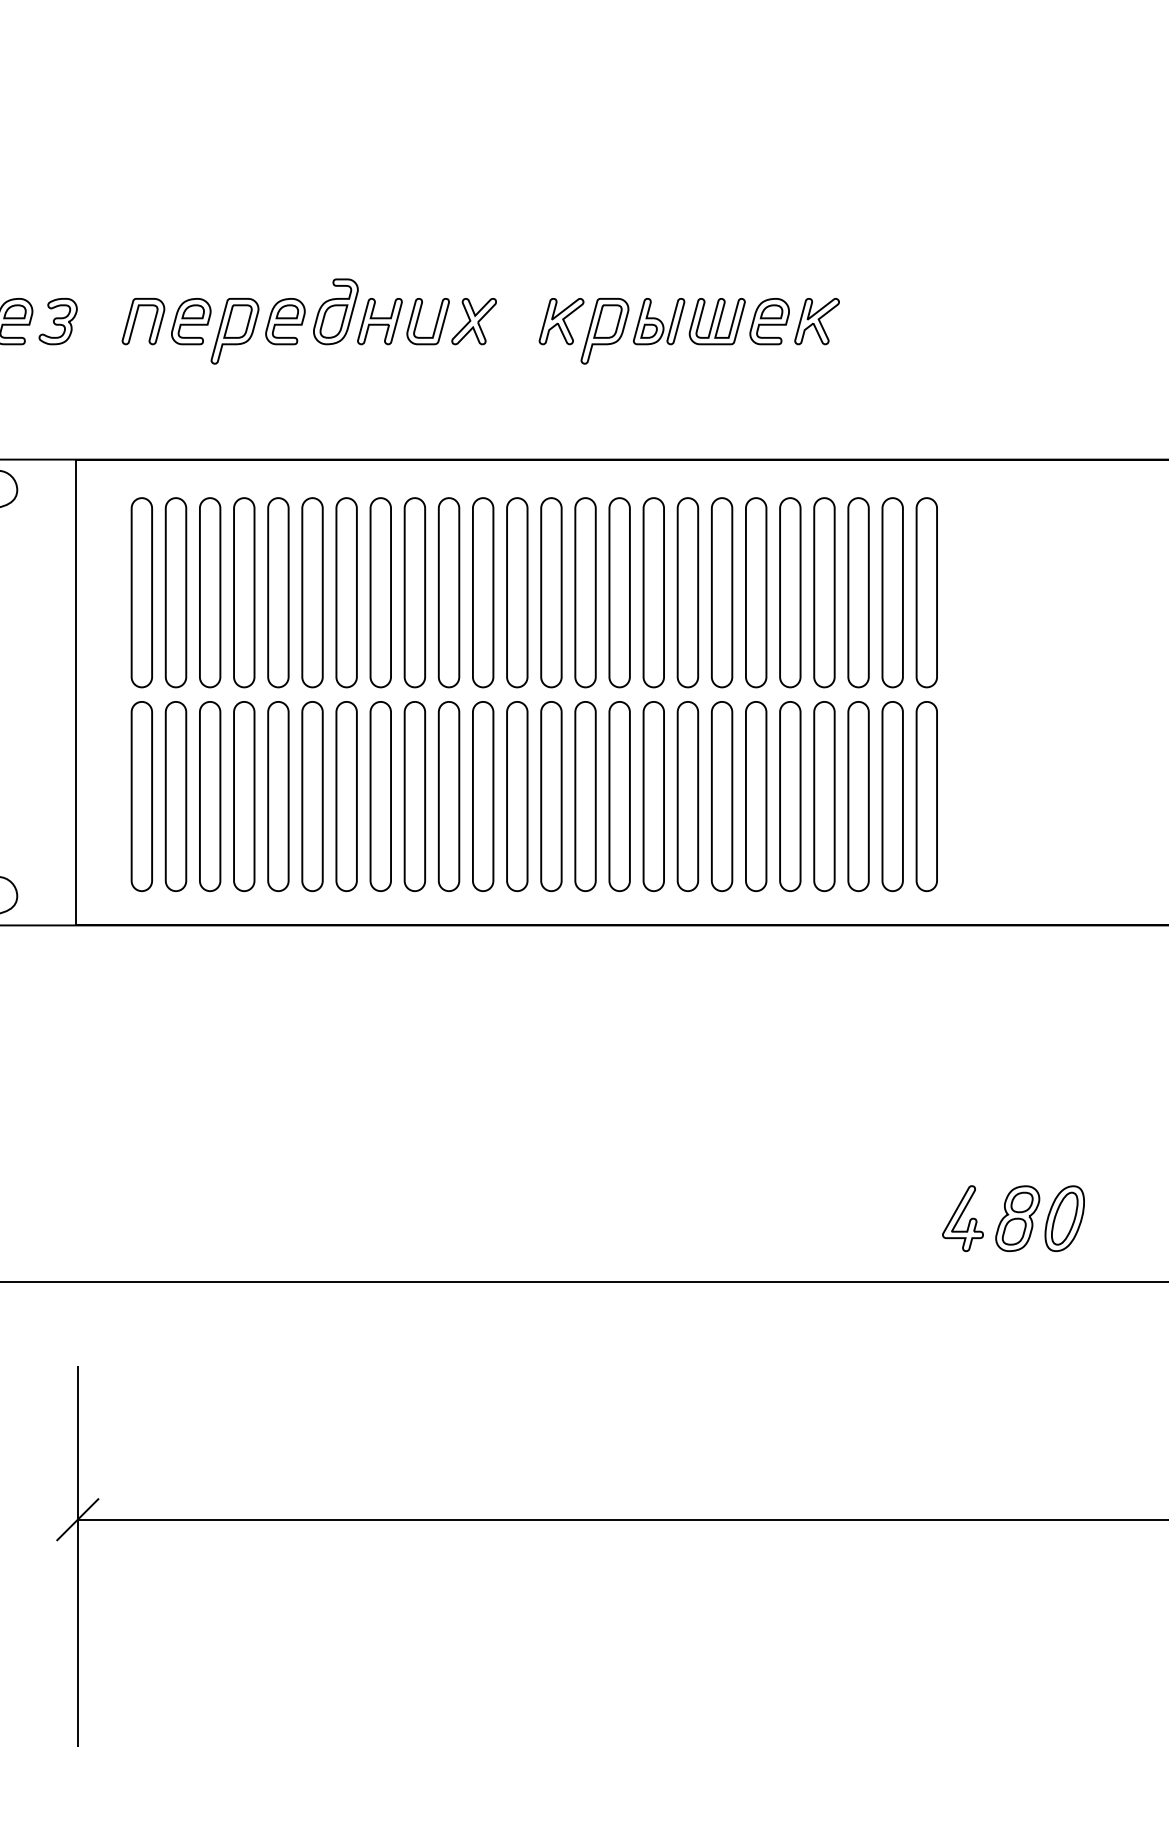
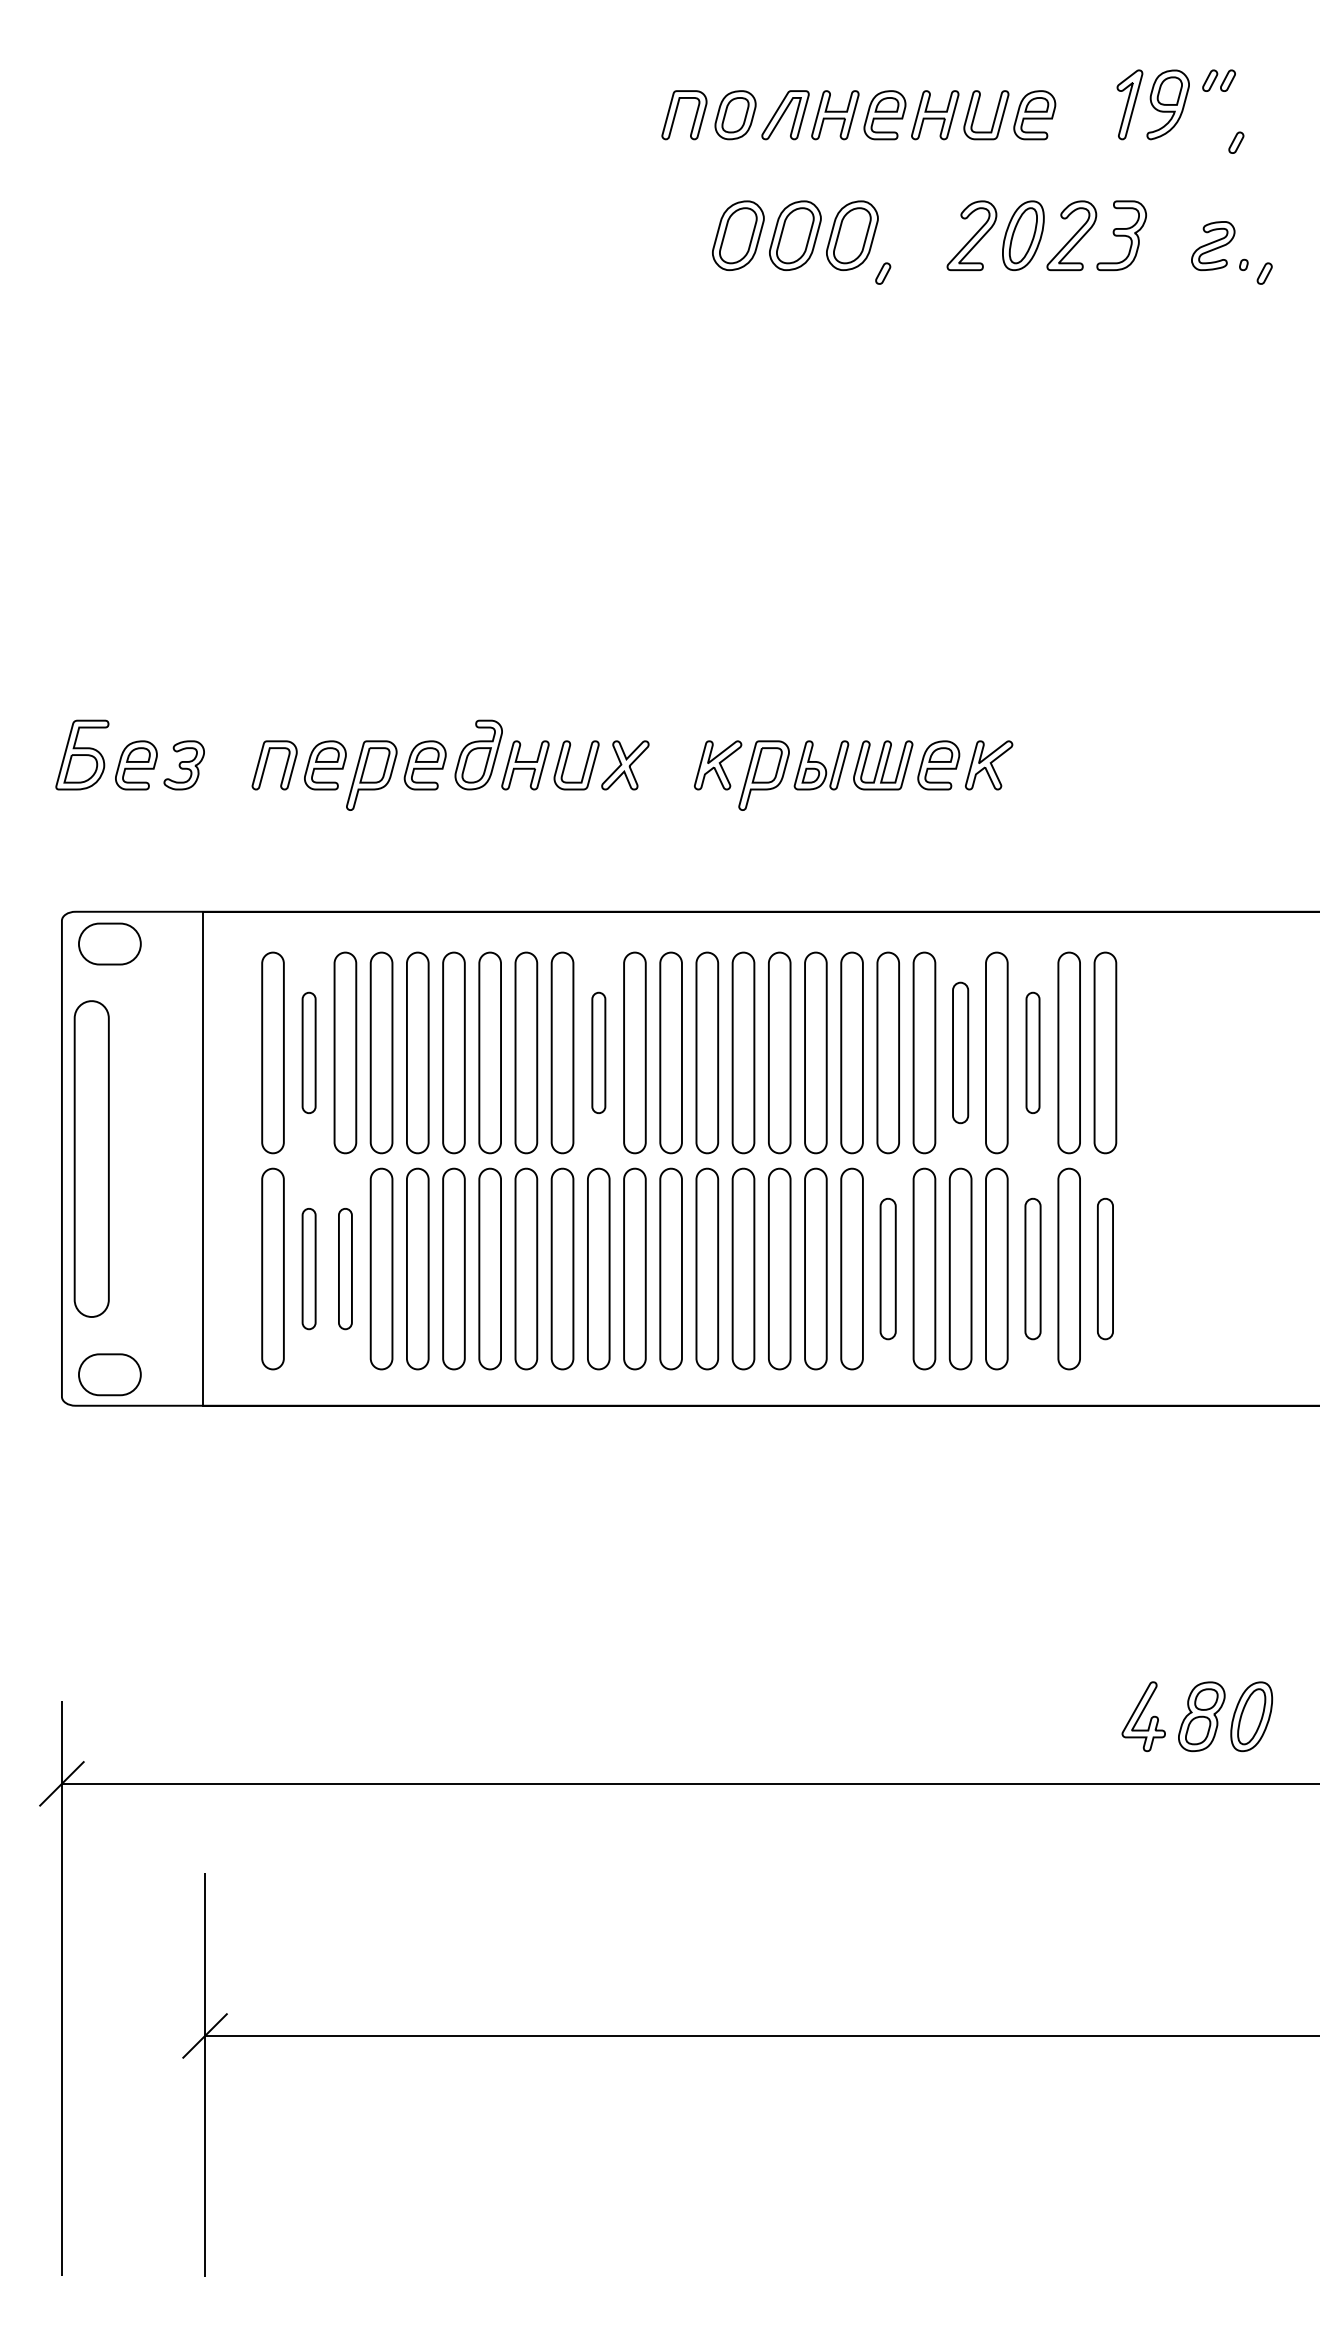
part: (175, 592) -> (308, 1052), size x0.6
part: (448, 592) -> (598, 1052), size x0.6
part: (790, 592) -> (960, 1052), size x0.7
part: (858, 592) -> (1032, 1052), size x0.6
part: (175, 795) -> (308, 1268), size x0.6
part: (210, 795) -> (345, 1268), size x0.6
part: (721, 795) -> (887, 1268), size x0.7
part: (858, 795) -> (1032, 1268), size x0.7
part: (926, 795) -> (1105, 1268), size x0.7

